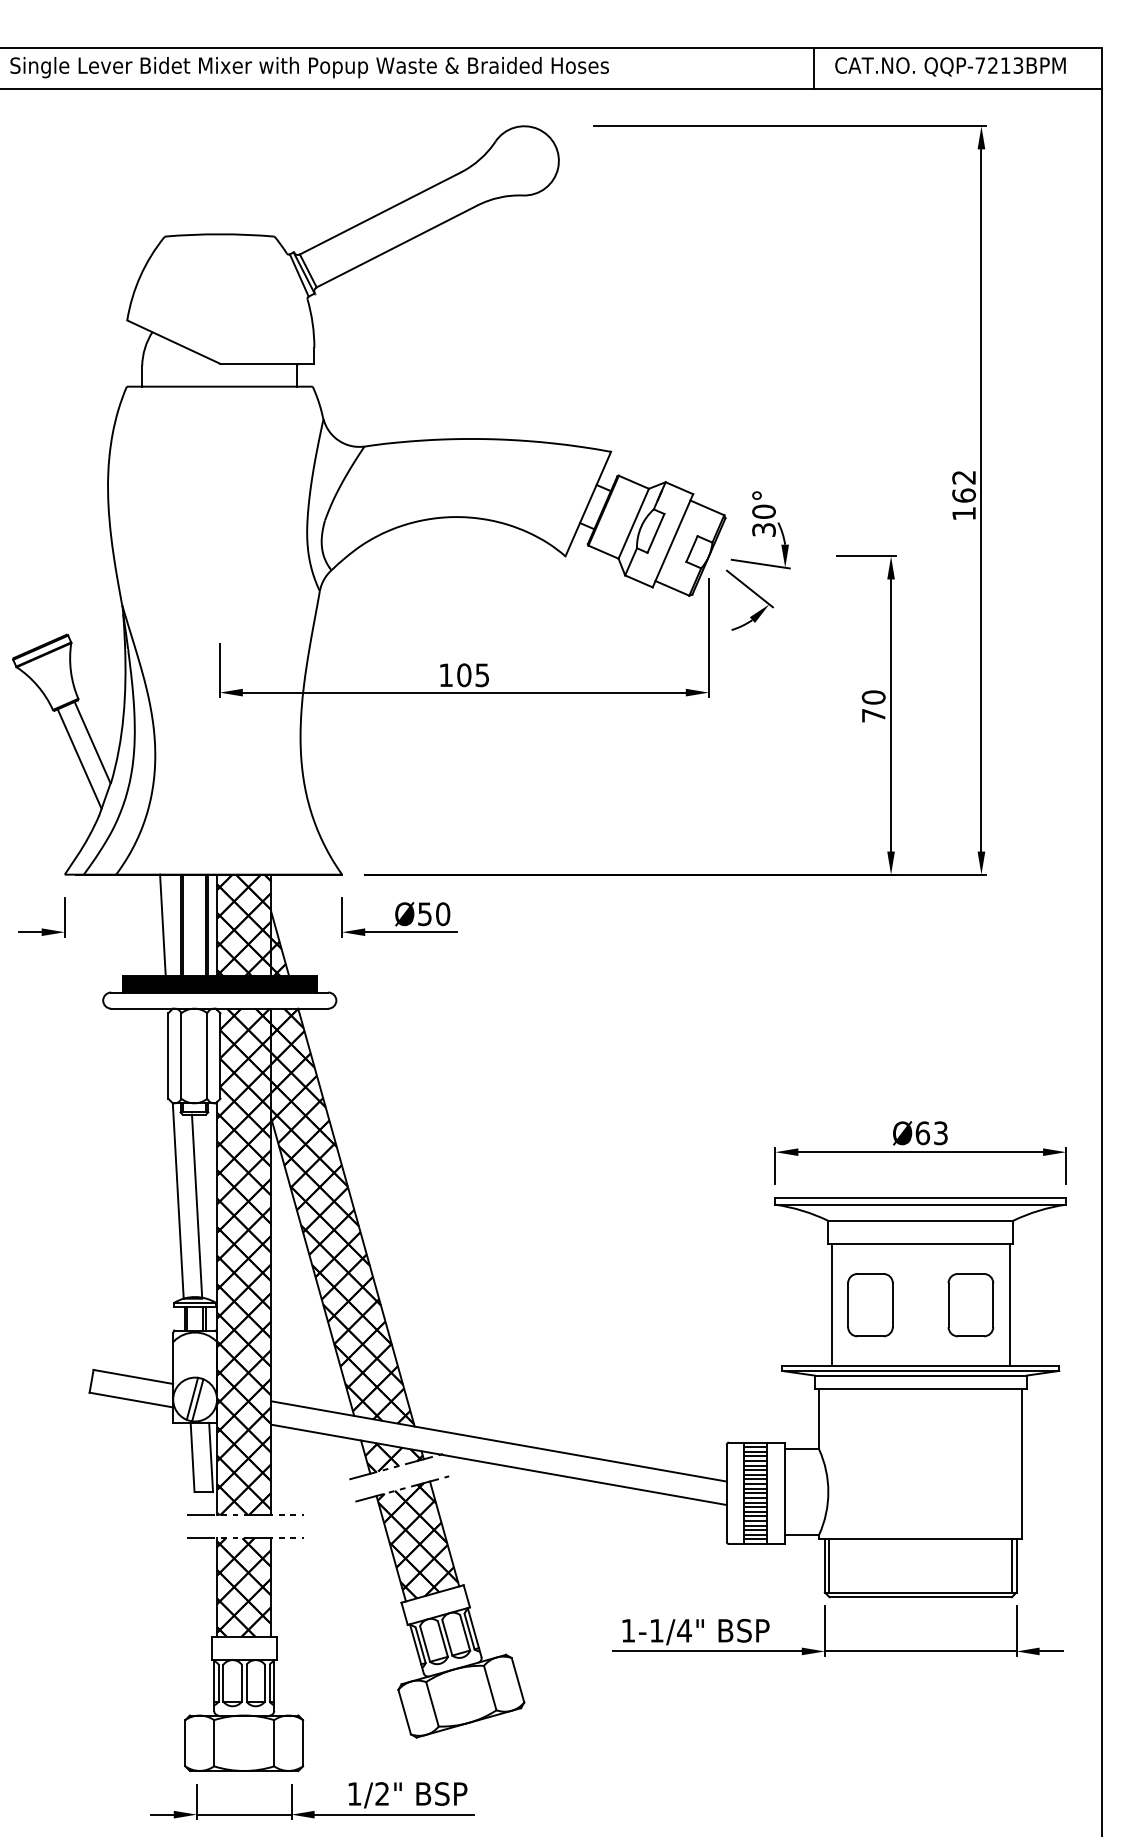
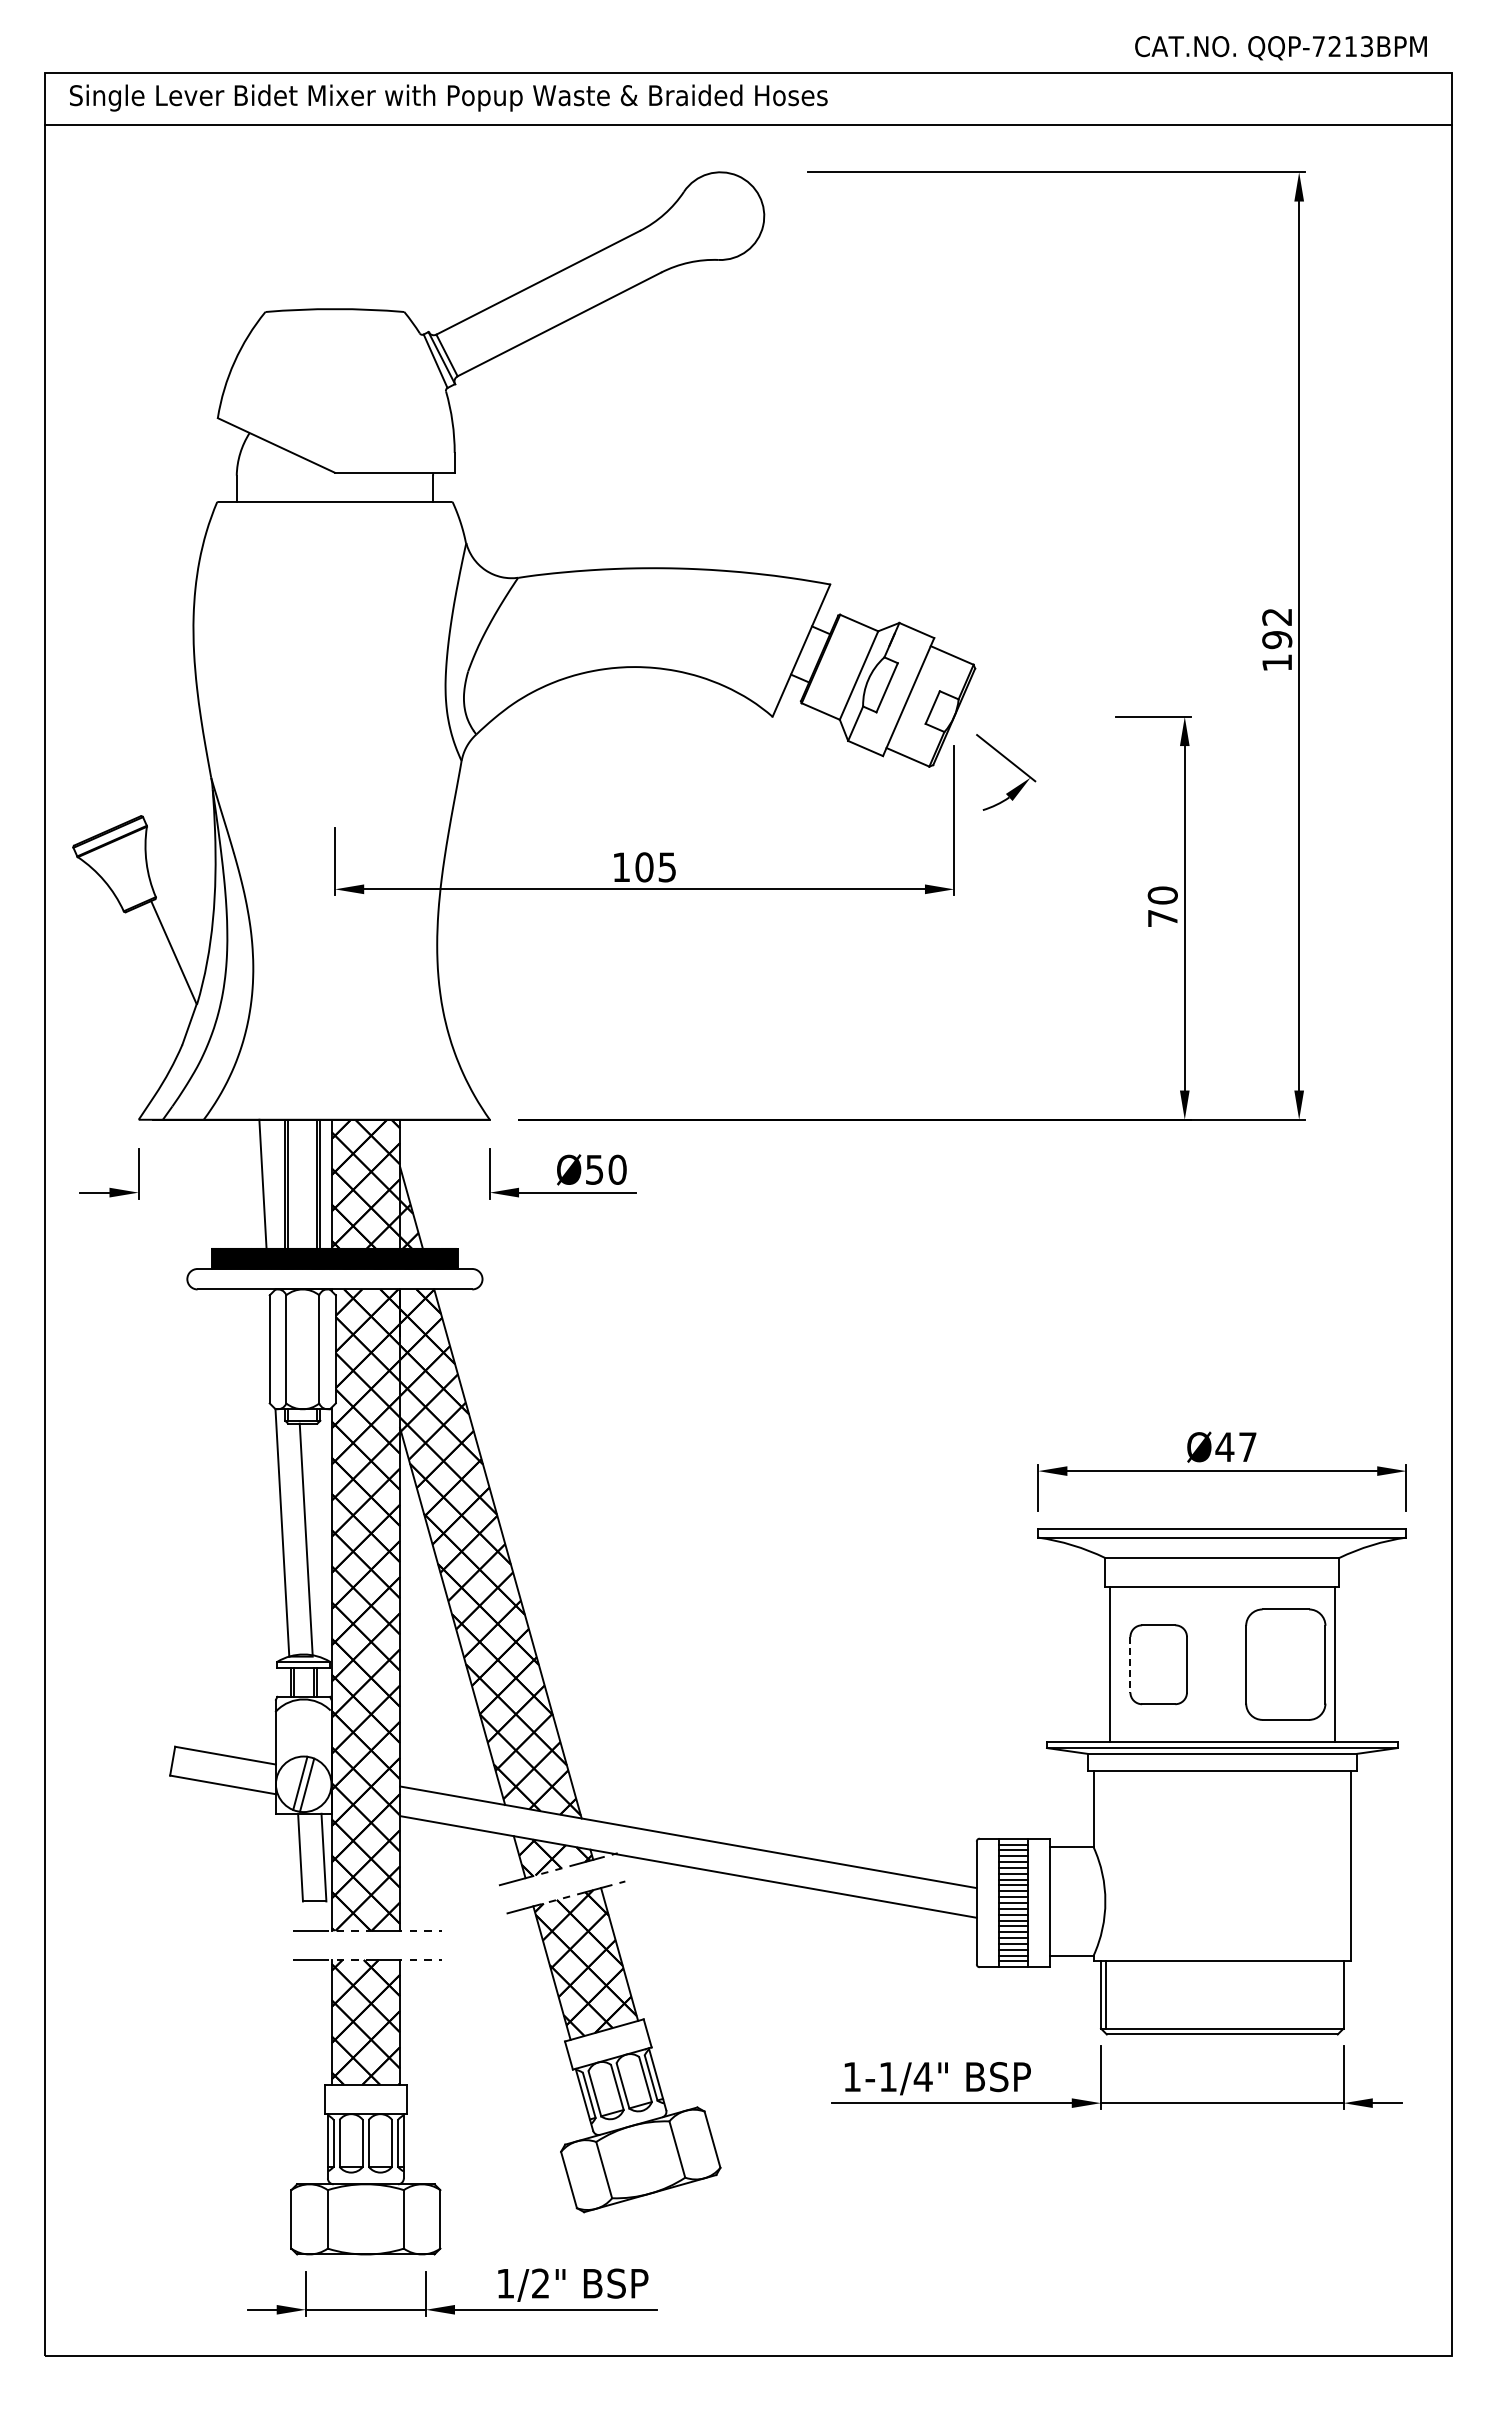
line: (813, 67) -> (1086, 98), removed
text: (950, 67) -> (1280, 48), moved
text: (964, 495) -> (1277, 639), 162 -> 192
part: (760, 530) -> (1019, 683), removed
line: (79, 759) -> (157, 973), removed
text: (931, 1133) -> (1235, 1447), Ø63 -> Ø47
line: (848, 1304) -> (1130, 1664), solid -> dashed
part: (970, 1304) -> (1285, 1664), size x1.4
line: (1012, 1565) -> (1338, 1994), removed

